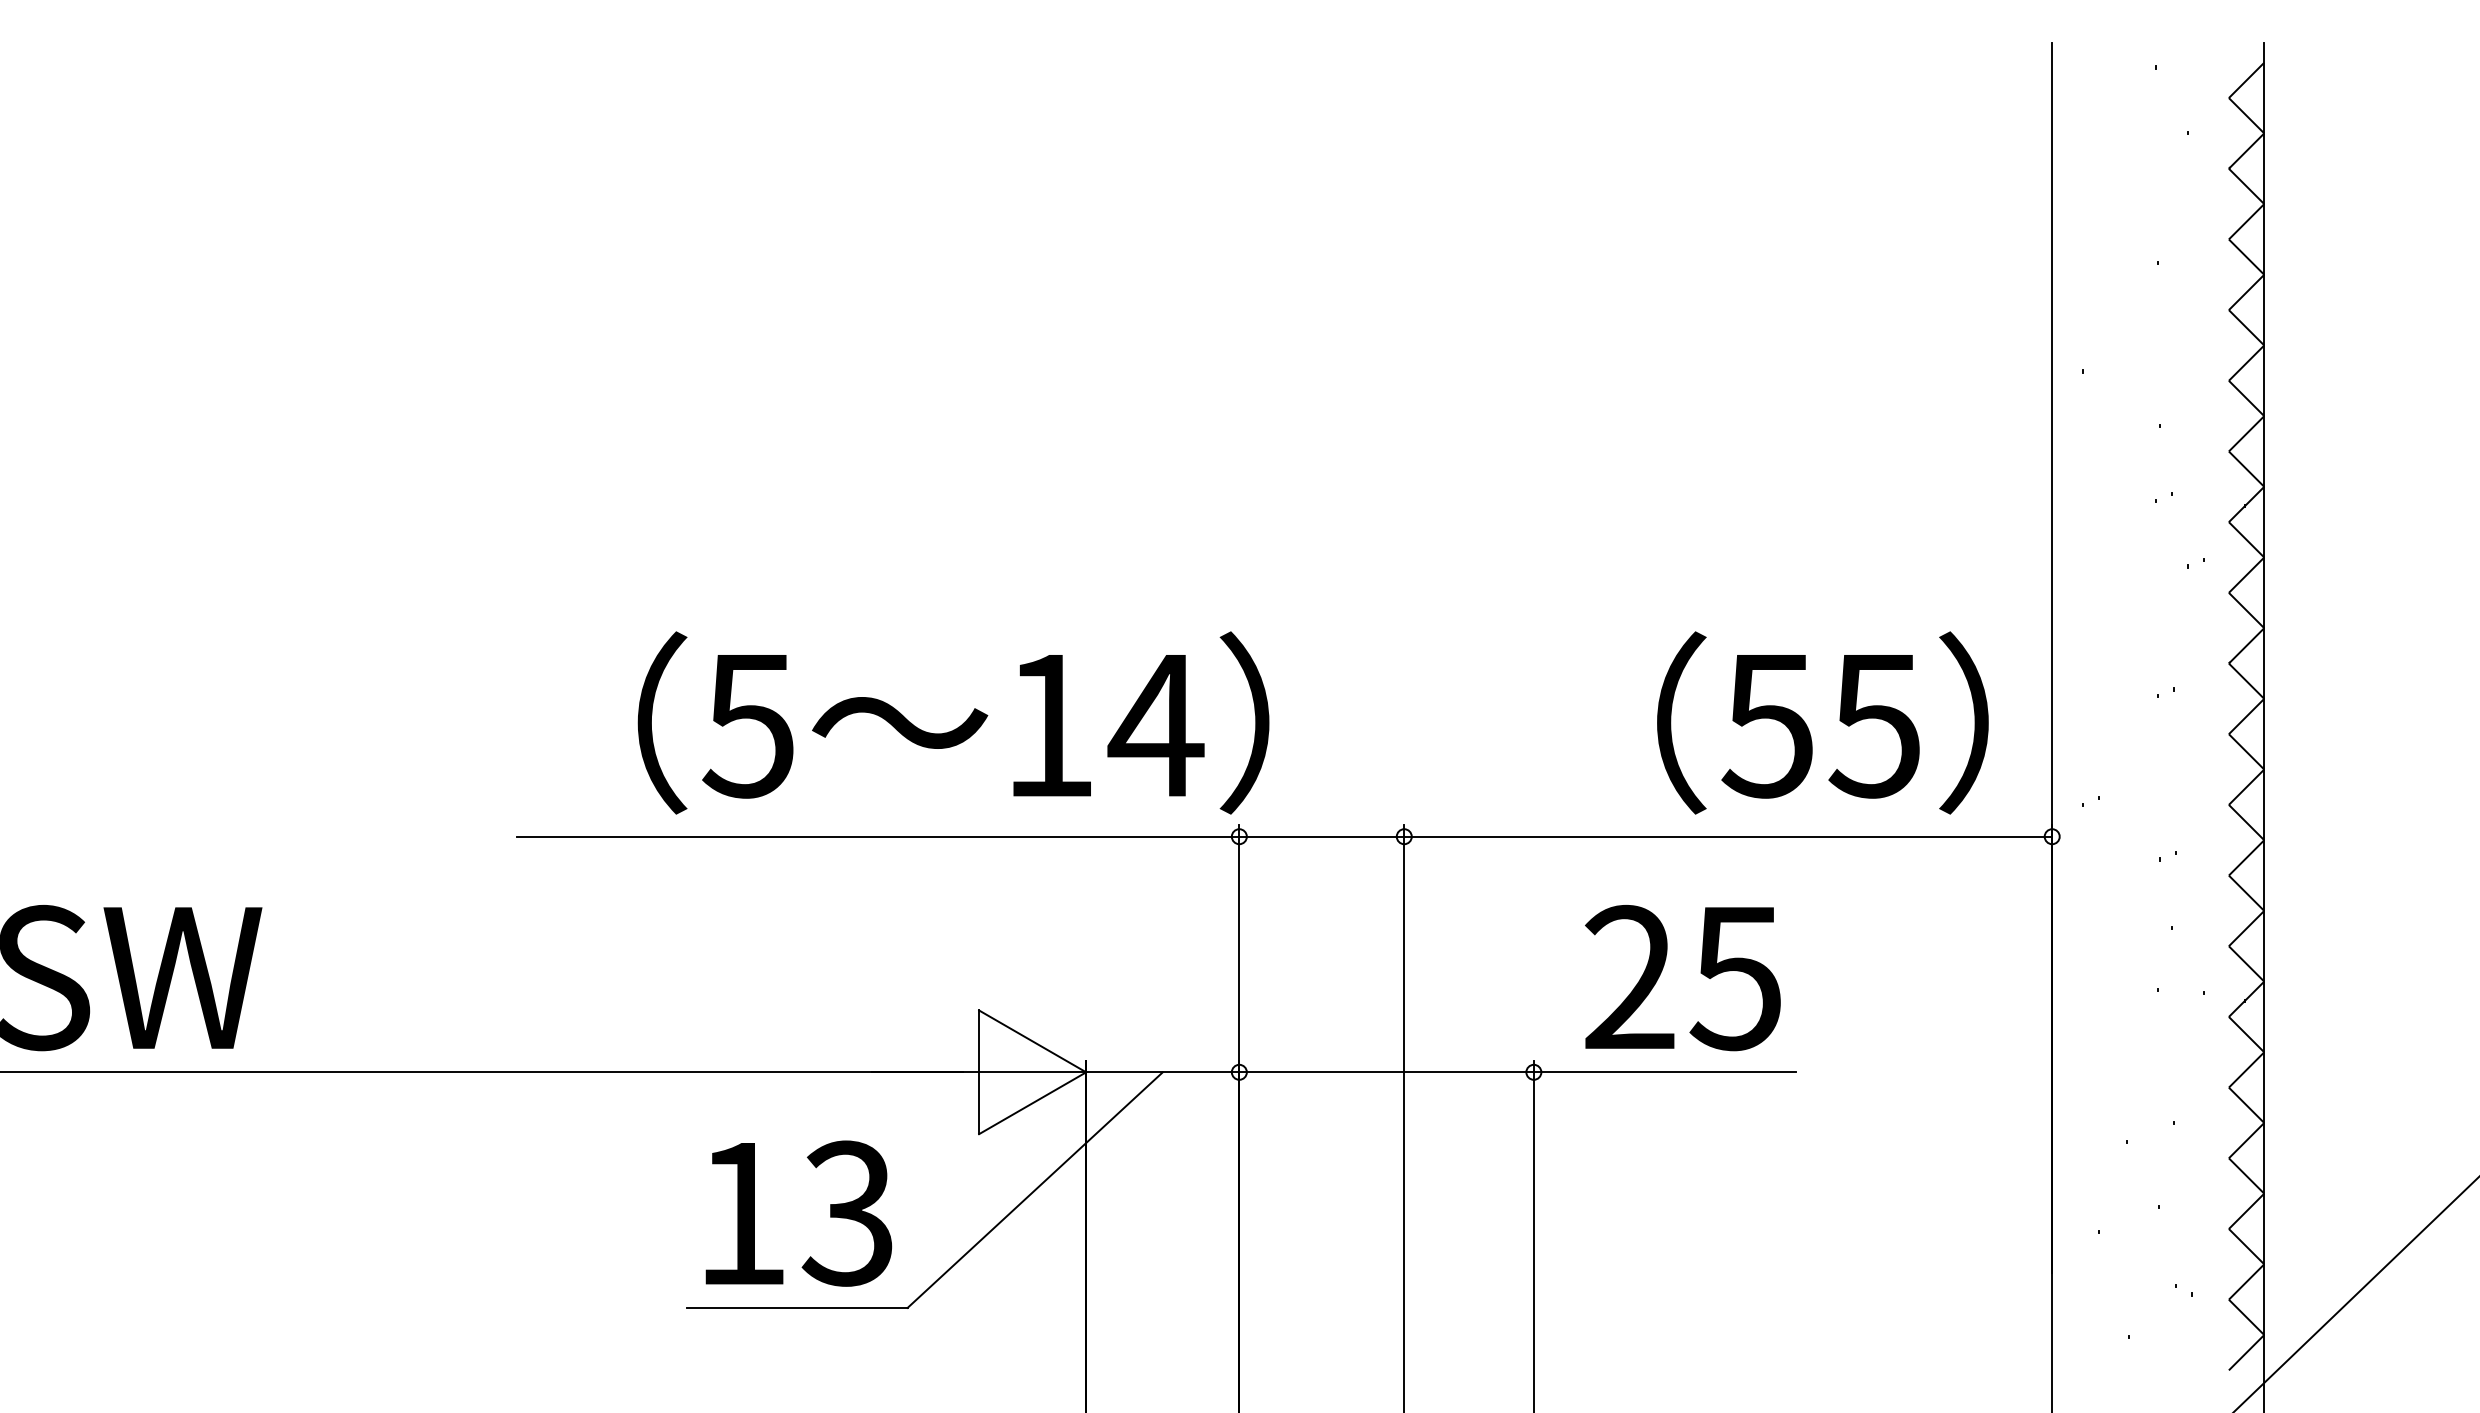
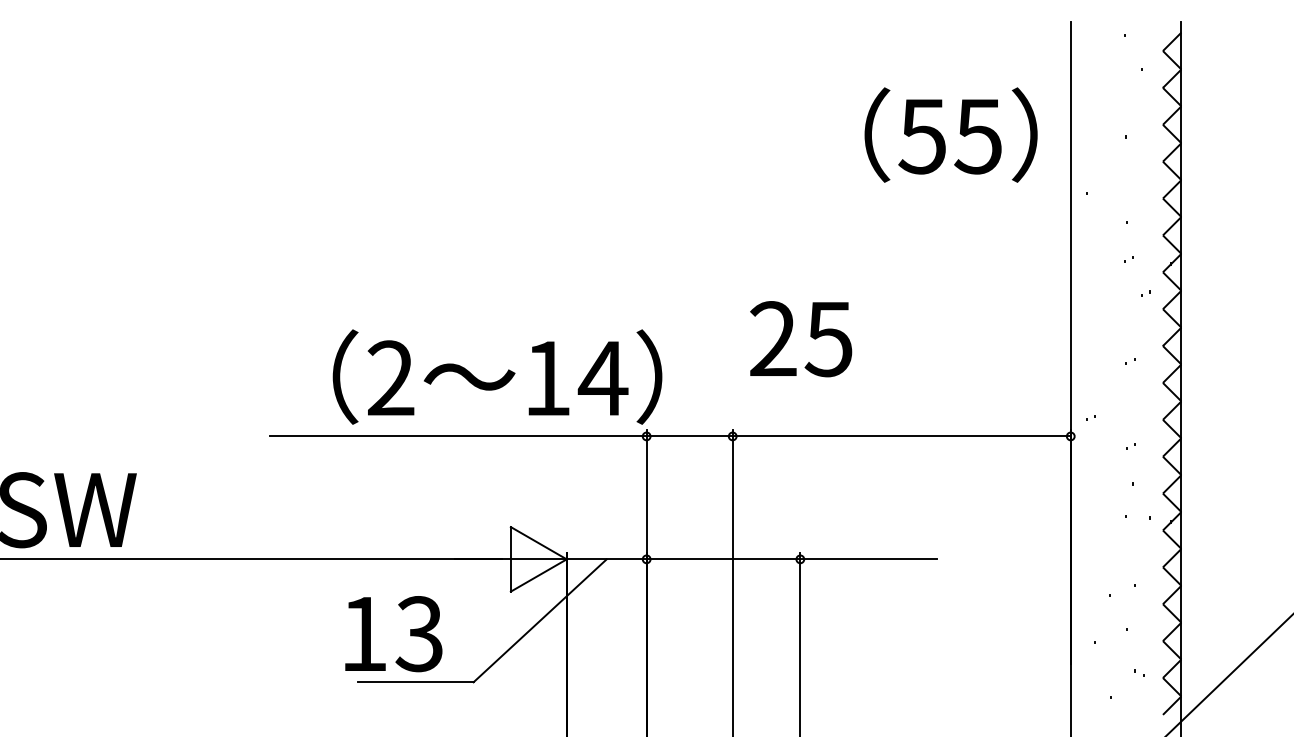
text: (1821, 721) -> (950, 134), moved
text: (748, 725) -> (390, 378), 5 -> 2
text: (1683, 978) -> (801, 339), moved
text: (798, 1214) -> (393, 634), moved

